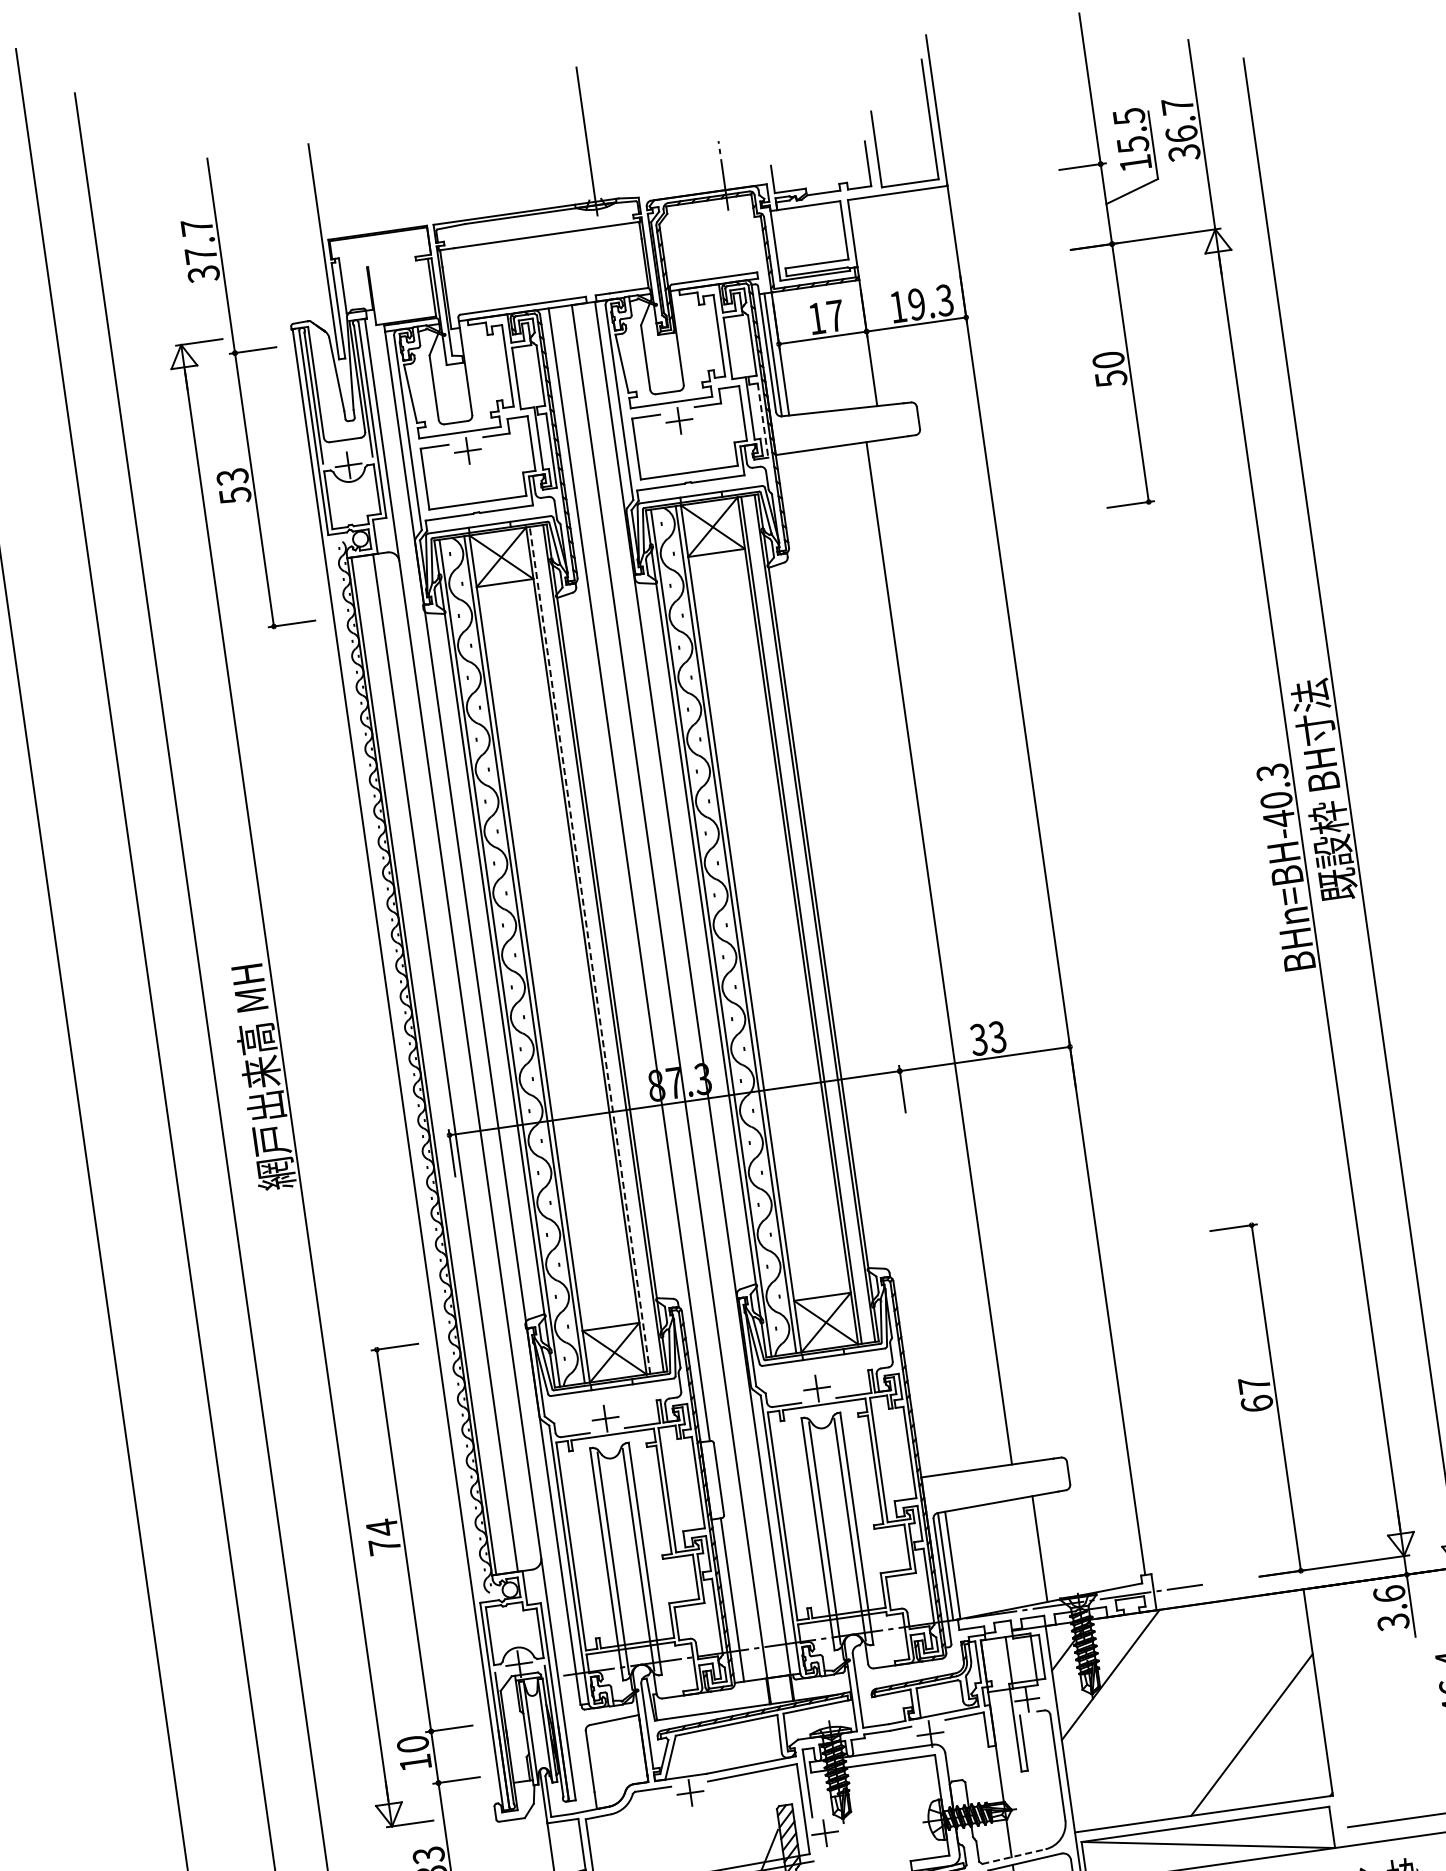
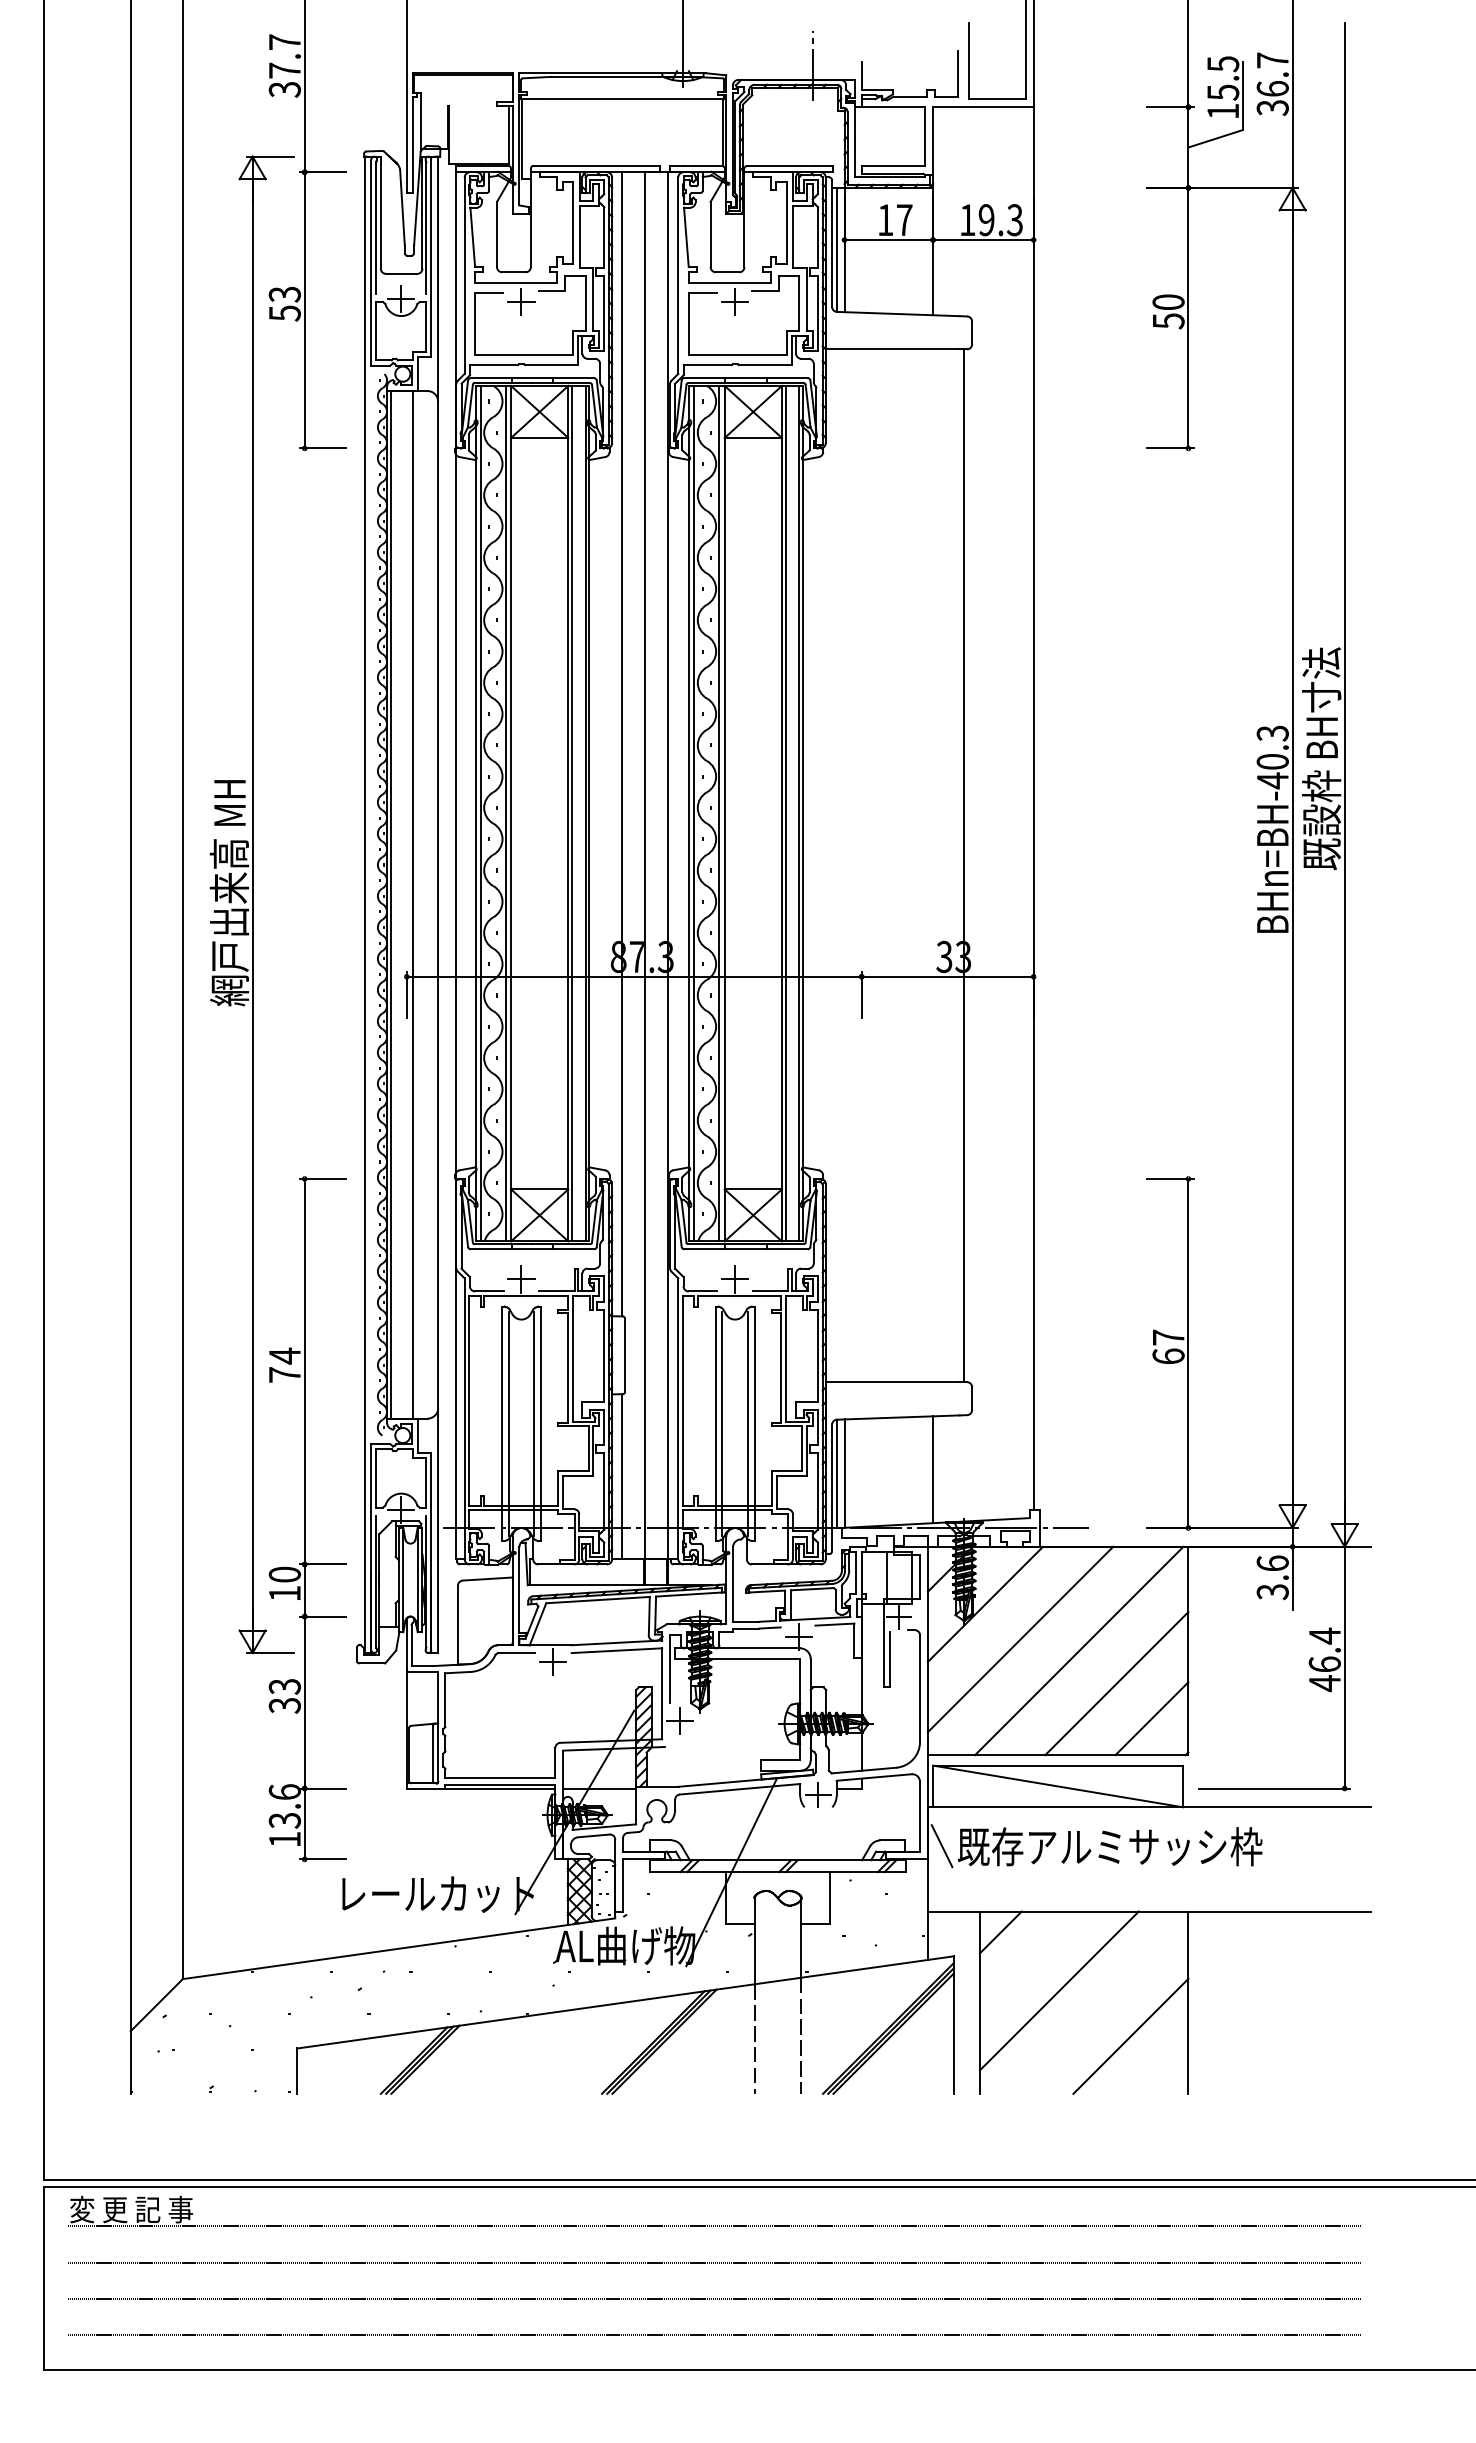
line: (762, 420) -> (817, 313), dashed -> solid
line: (590, 950) -> (572, 813), dashed -> solid
line: (939, 953) -> (964, 865), moved
line: (1150, 1704) -> (1020, 1639), added
line: (1210, 1707) -> (1079, 1650), added
line: (1291, 1764) -> (1151, 1718), added
line: (1014, 1856) -> (864, 1770), dashed -> solid

